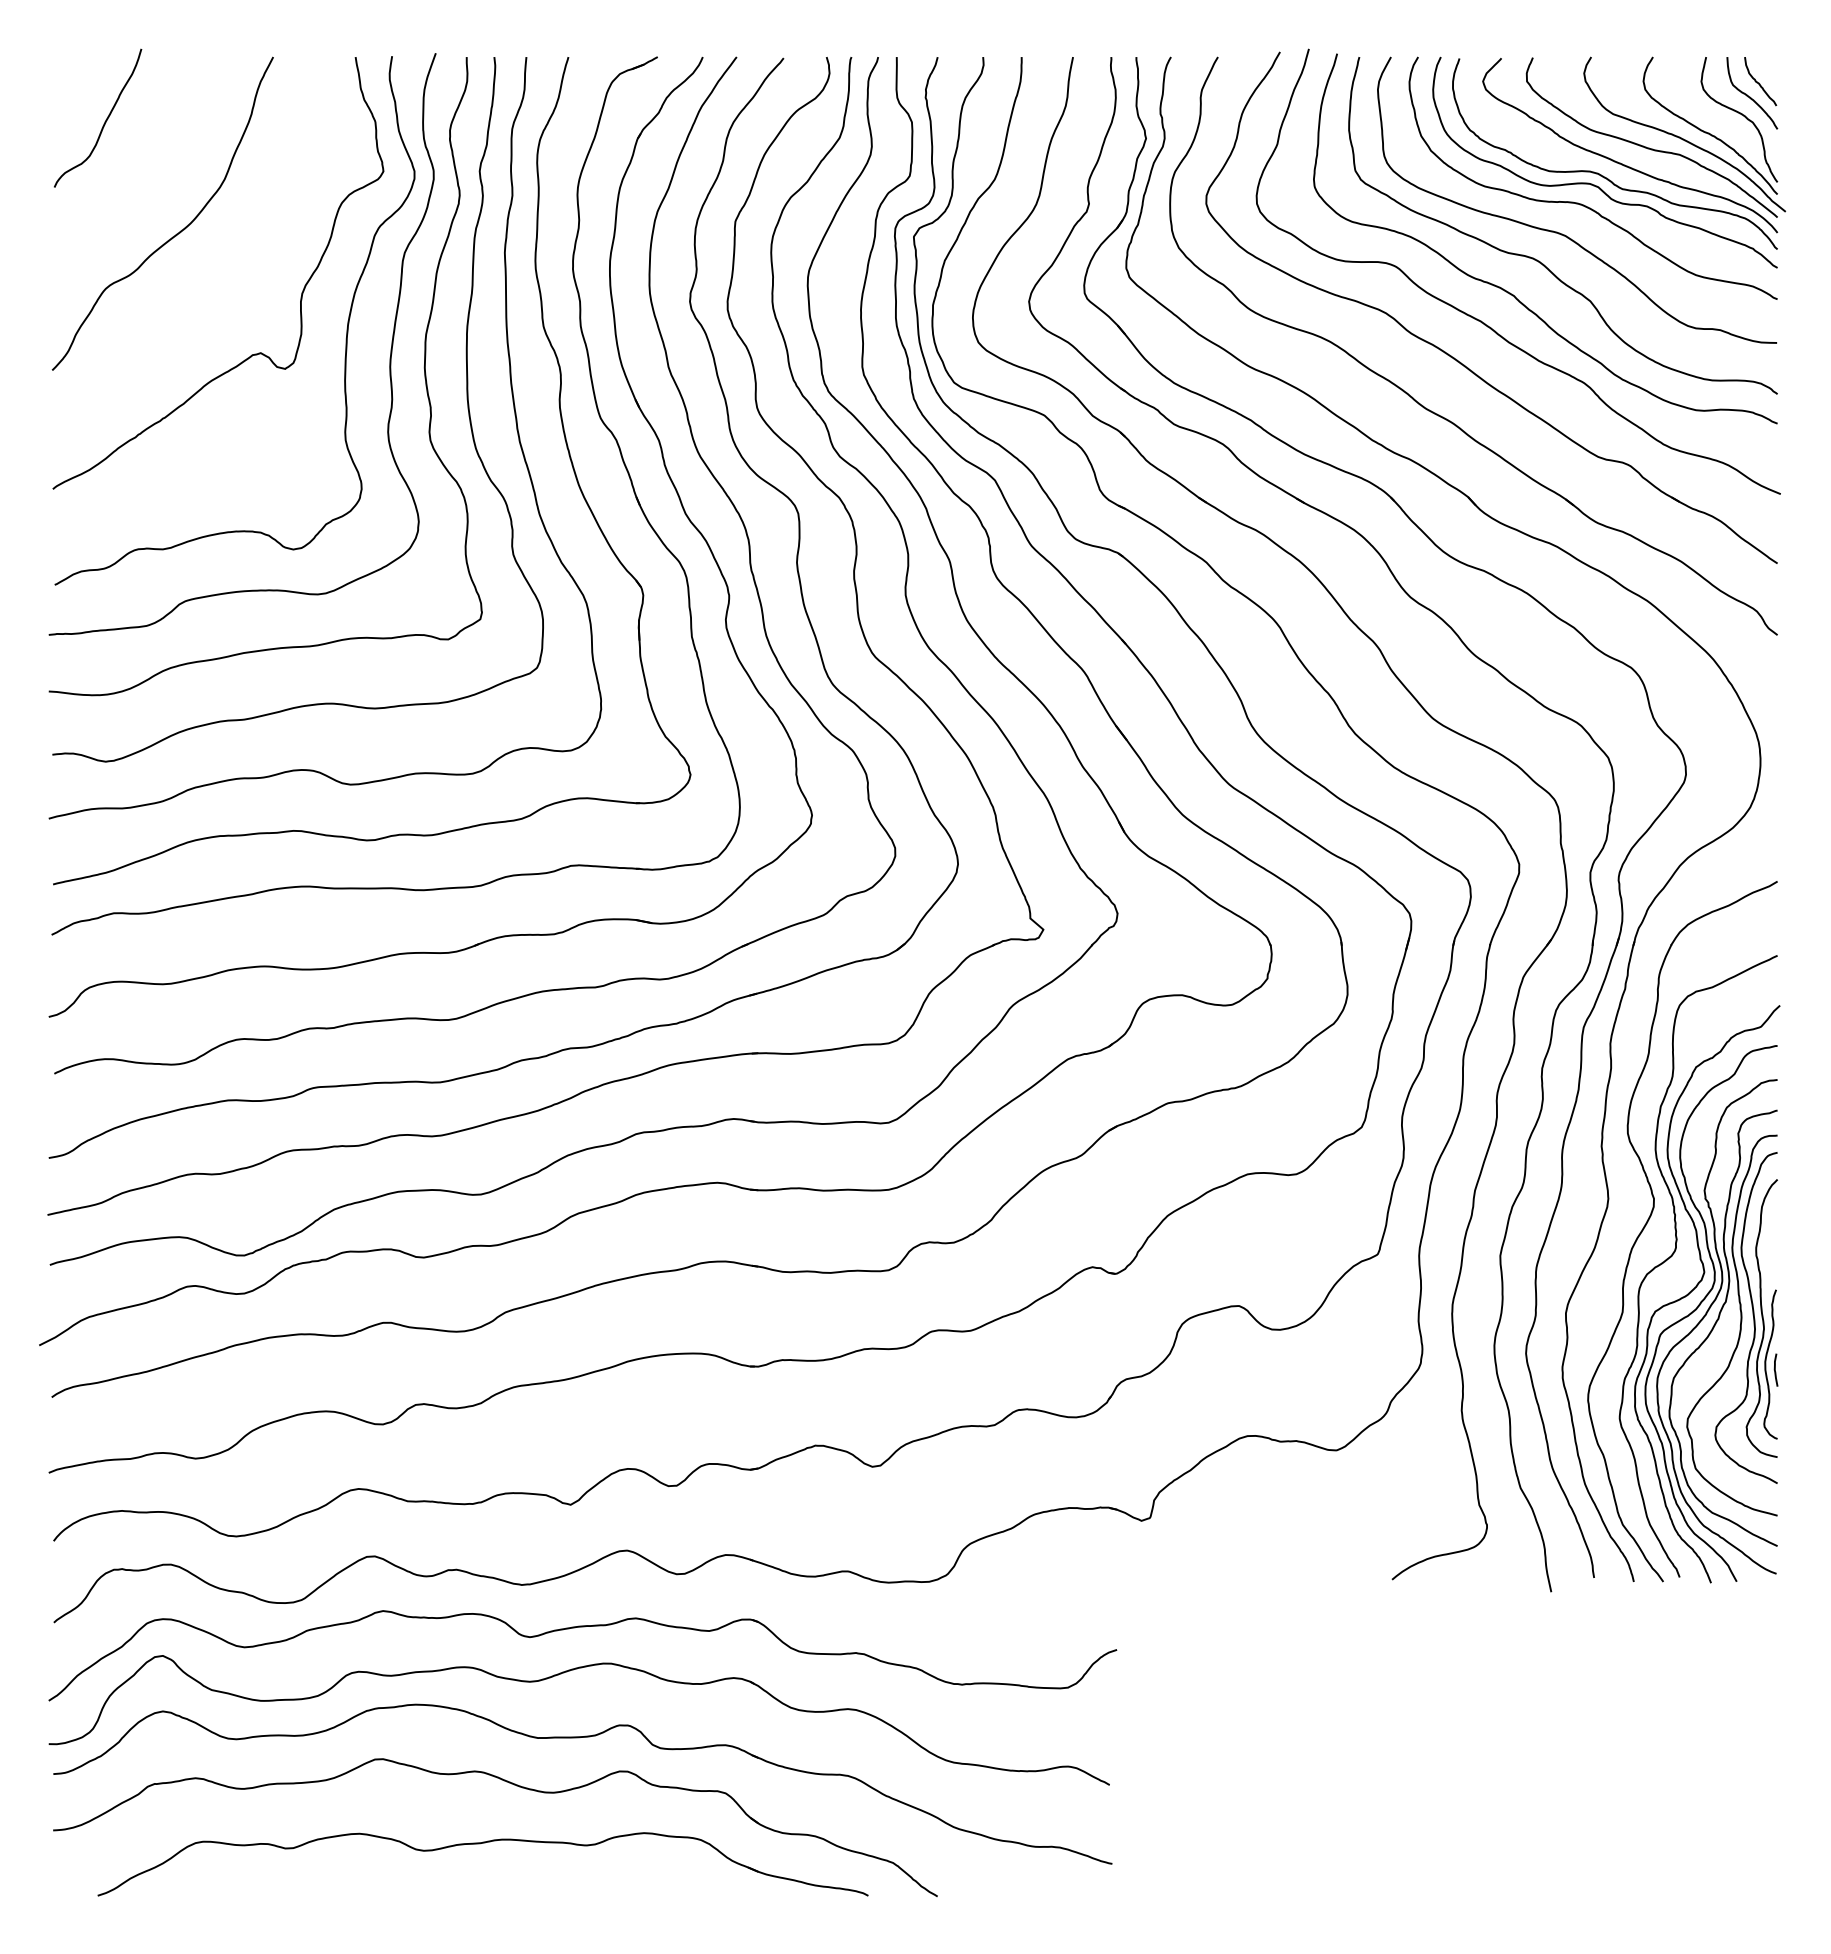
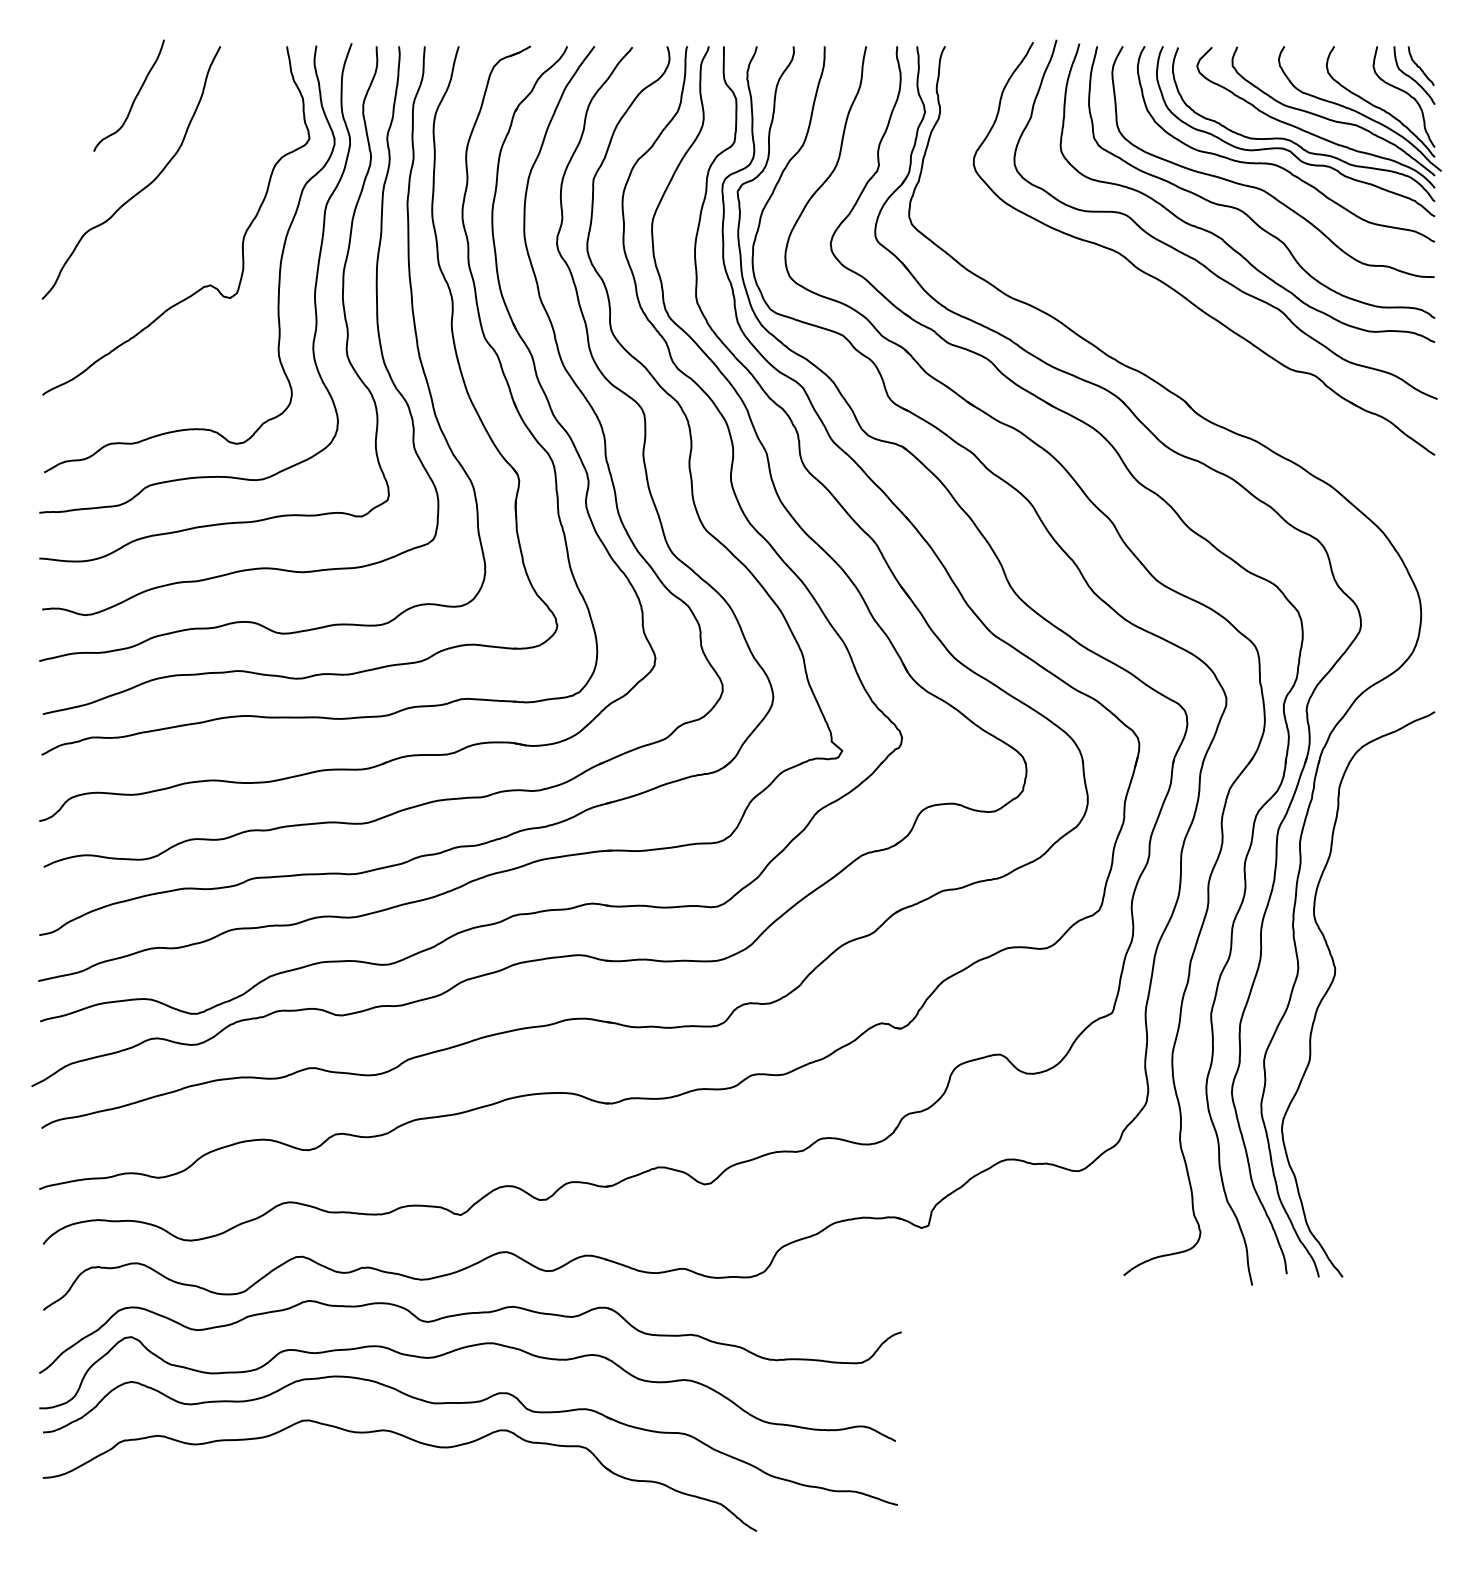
curve: (104, 121) -> (134, 98), moved
part: (1439, 414) -> (1162, 334), removed
part: (1699, 1269) -> (1371, 1025), removed
part: (480, 1844) -> (387, 1489), removed

